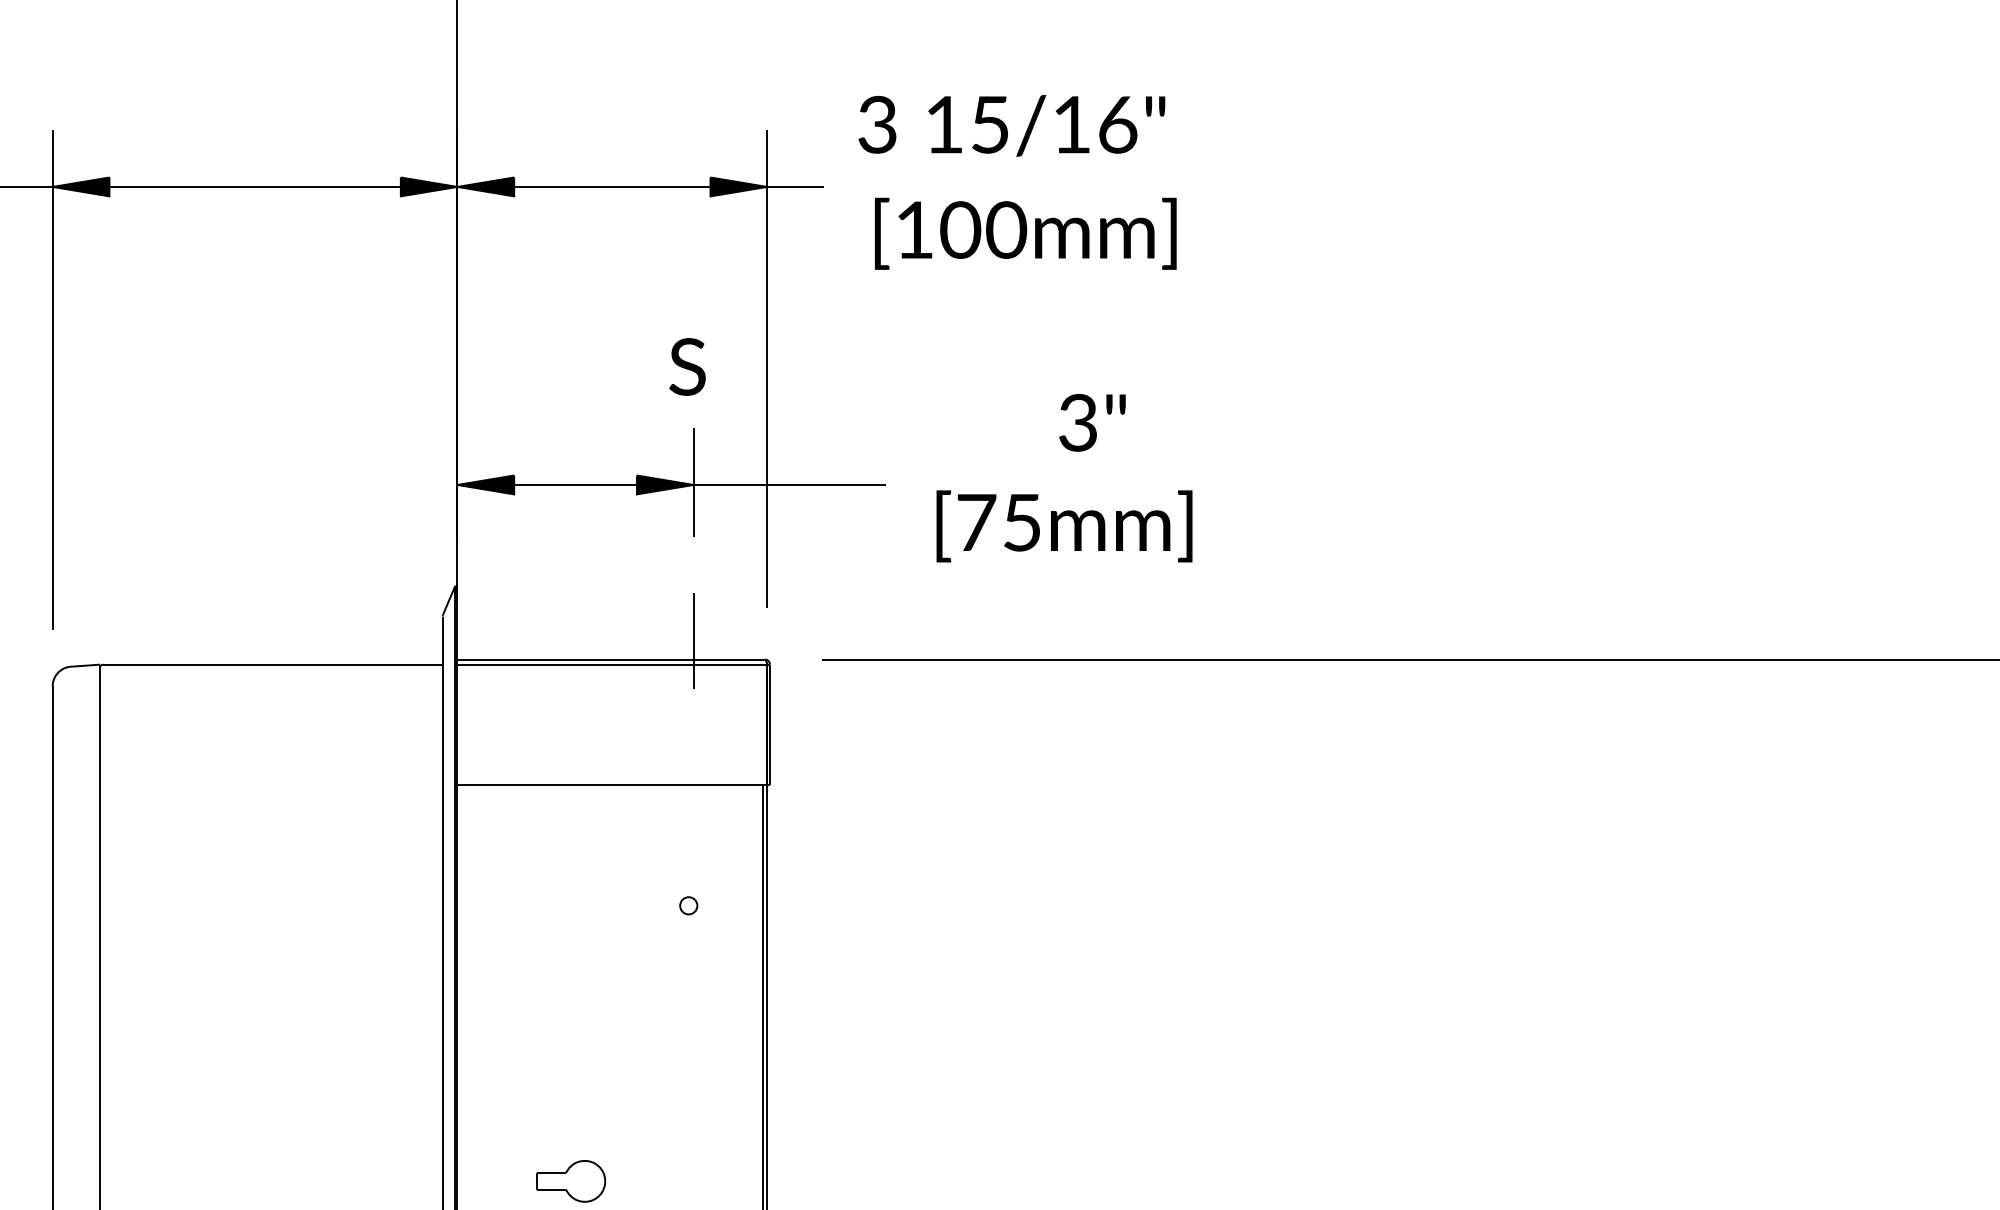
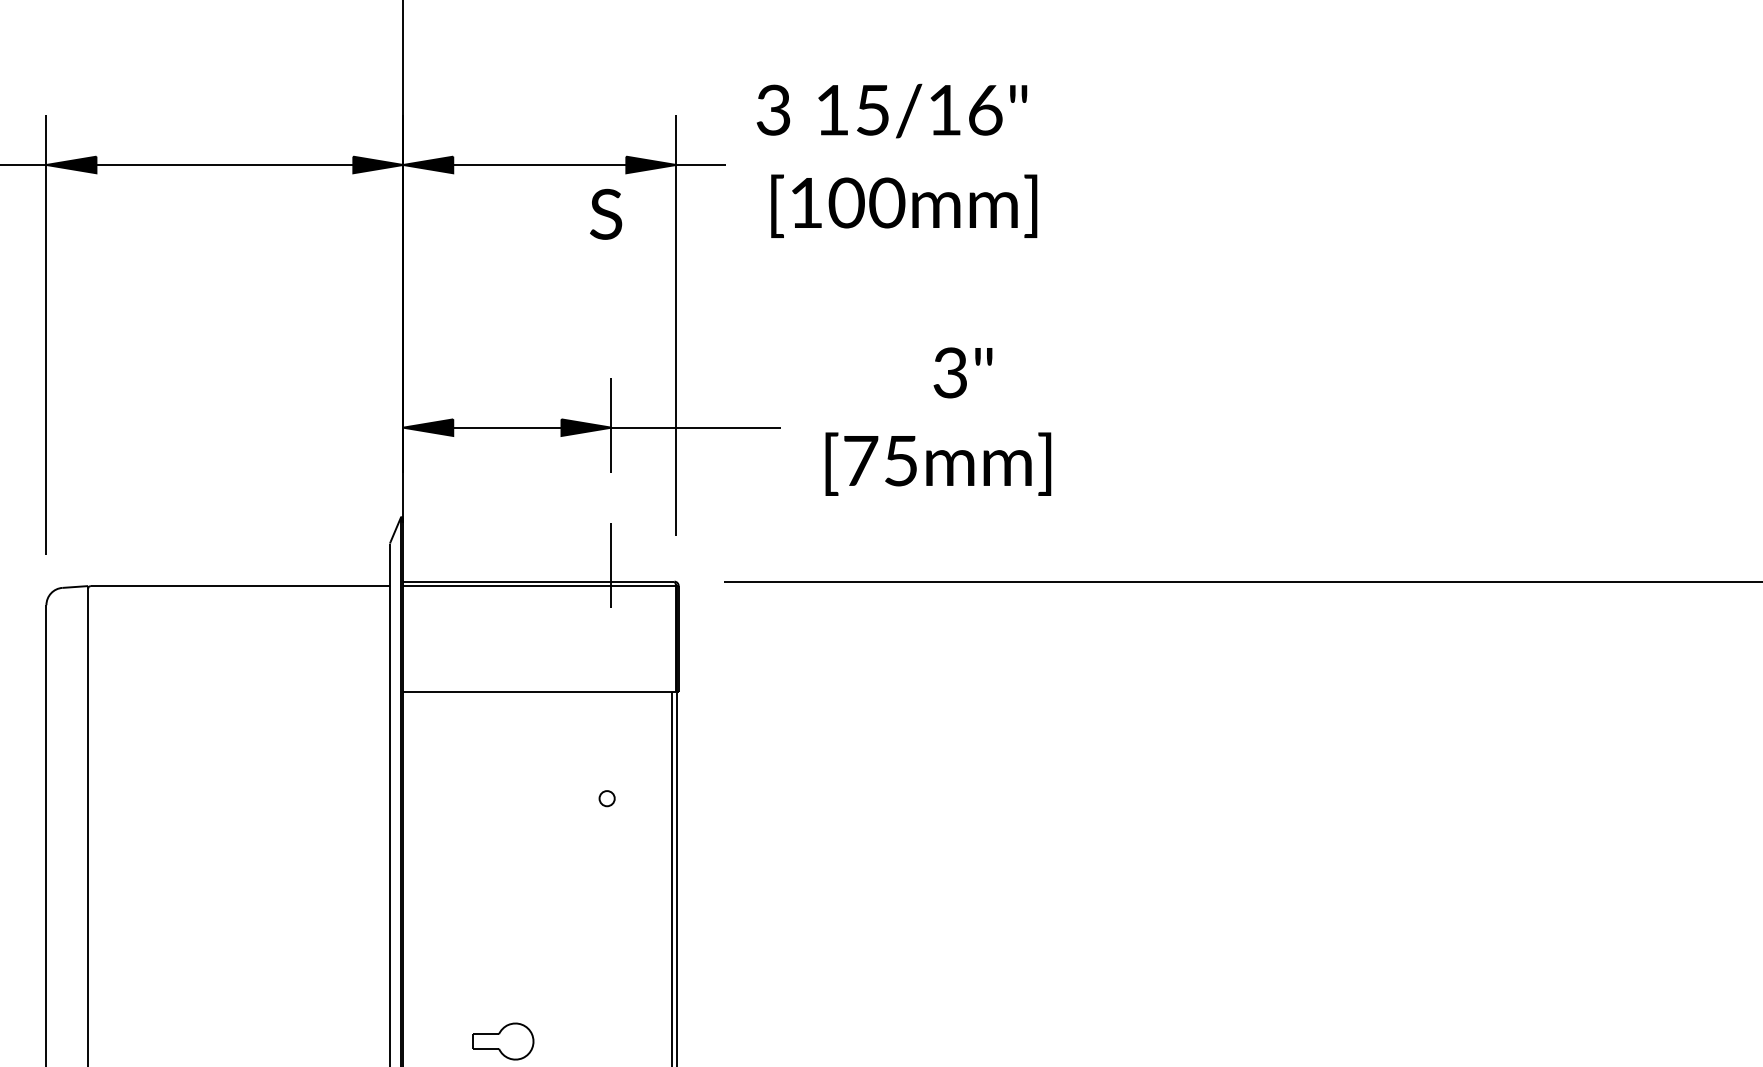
text: (687, 366) -> (606, 213), moved

